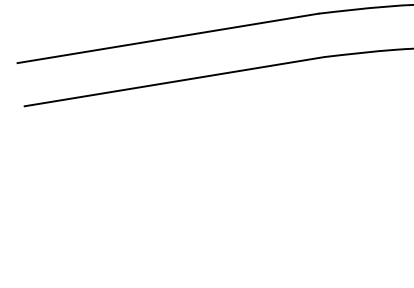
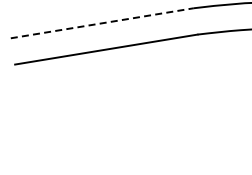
line: (168, 38) -> (102, 23), solid -> dashed

